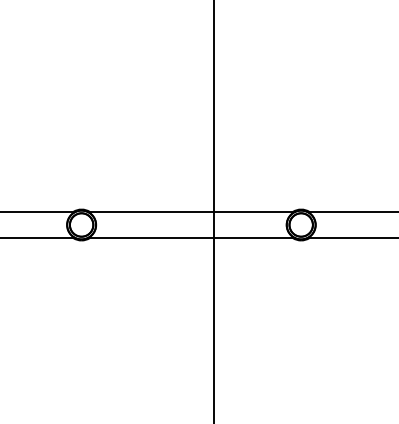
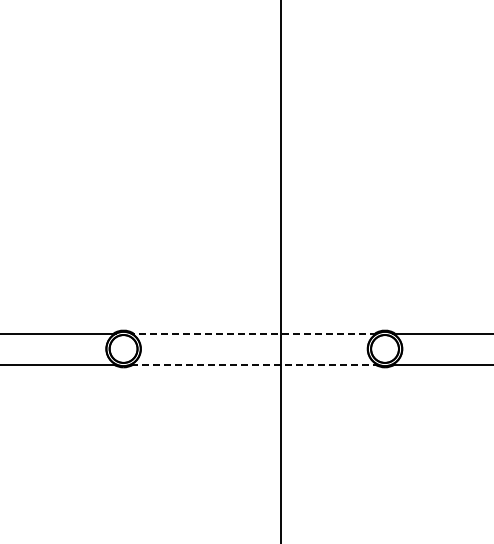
line: (190, 212) -> (253, 333), solid -> dashed
line: (191, 238) -> (254, 364), solid -> dashed

